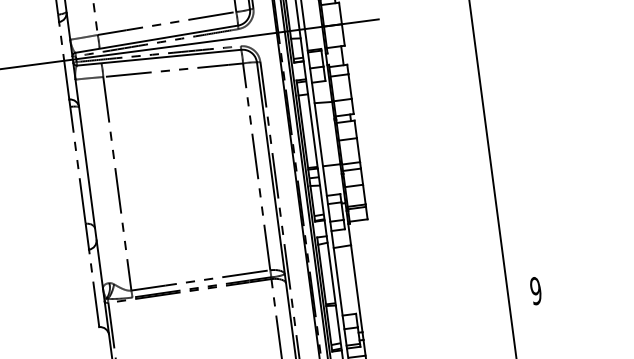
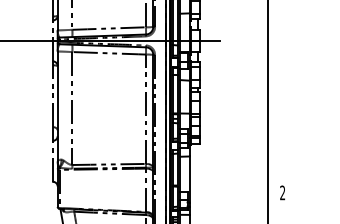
text: (535, 290) -> (282, 192), 9 -> 2

